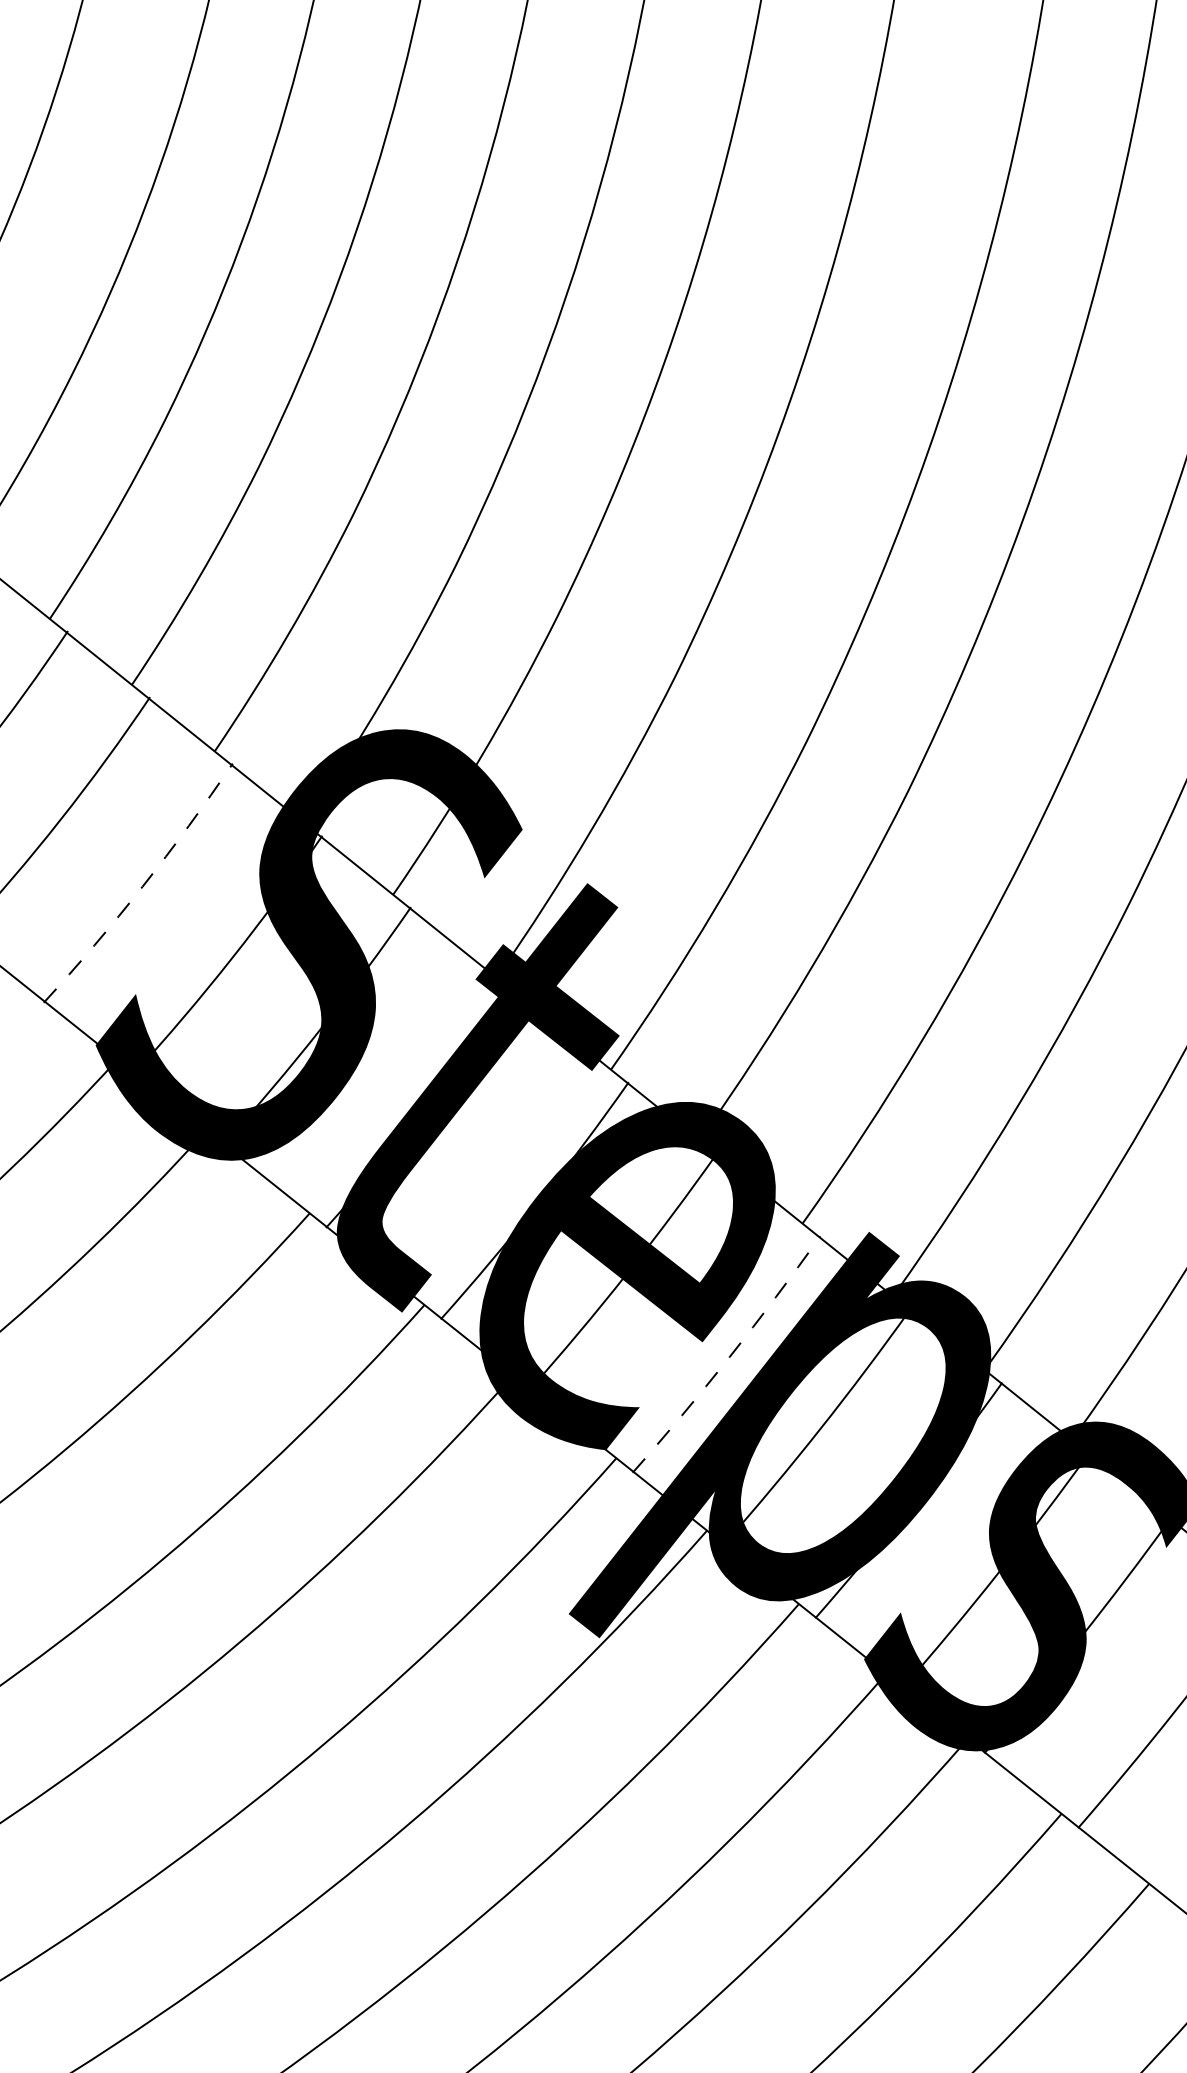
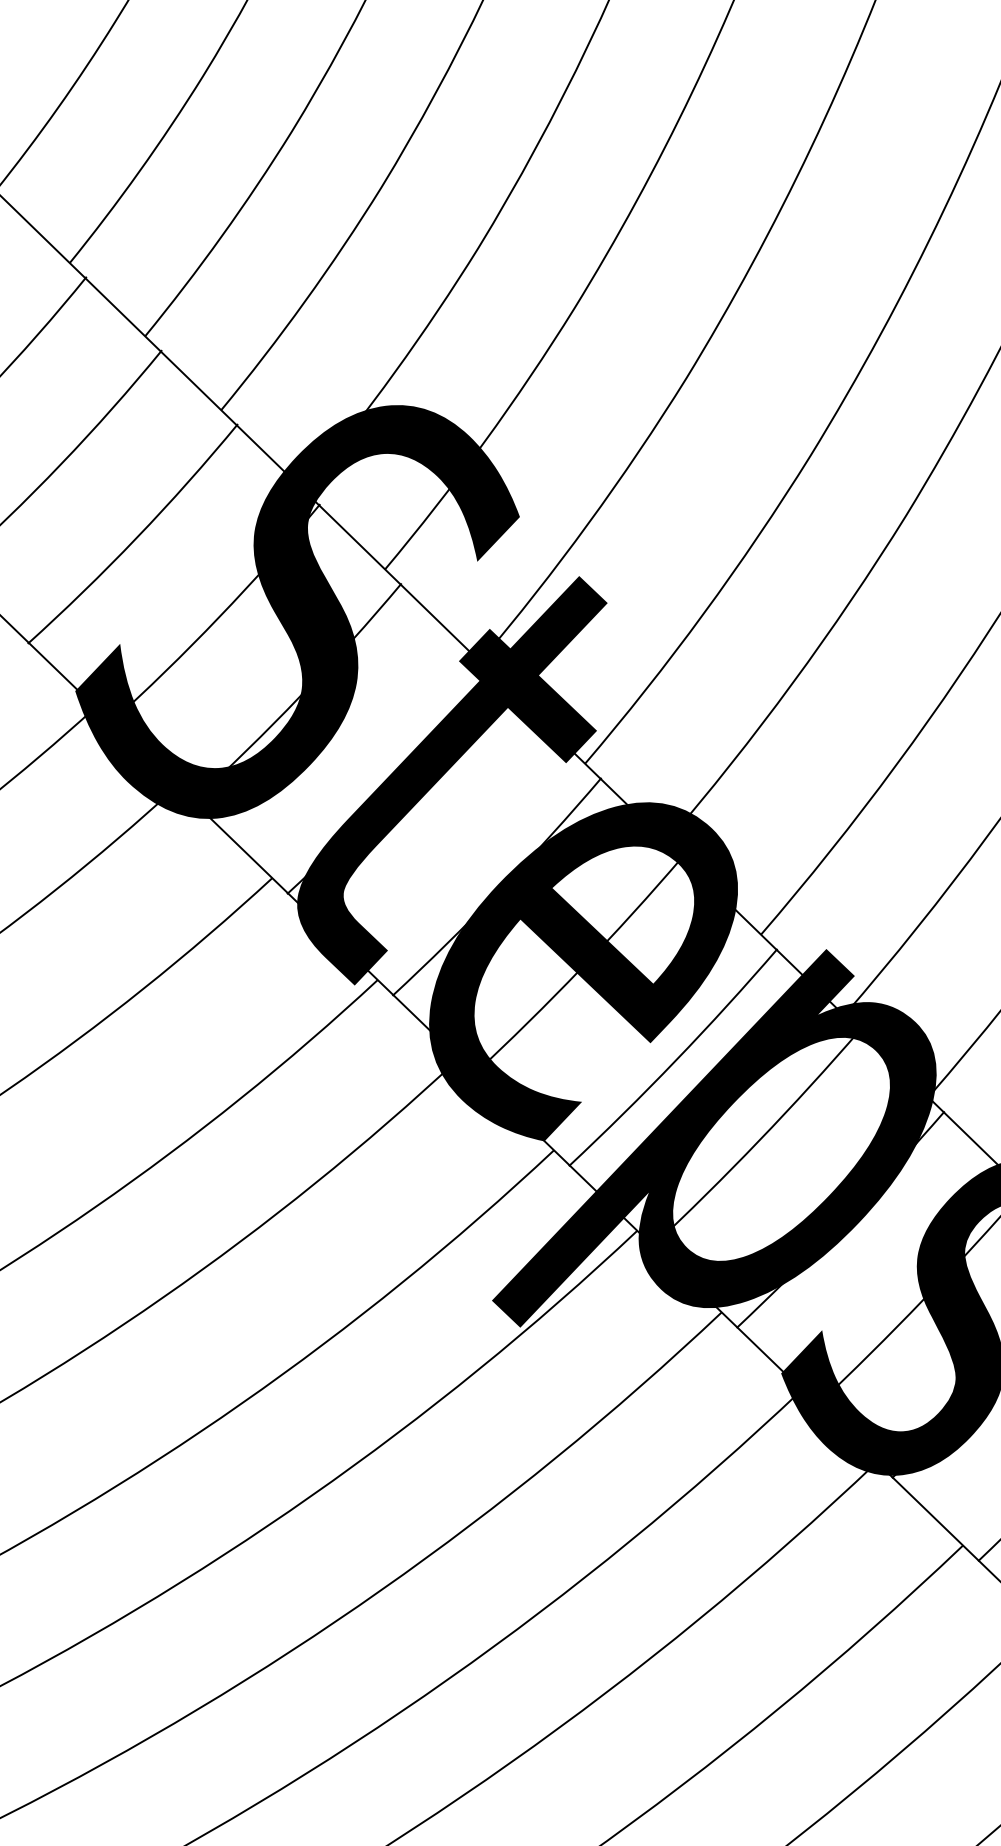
line: (142, 886) -> (136, 537), dashed -> solid
line: (729, 1357) -> (675, 1060), dashed -> solid

